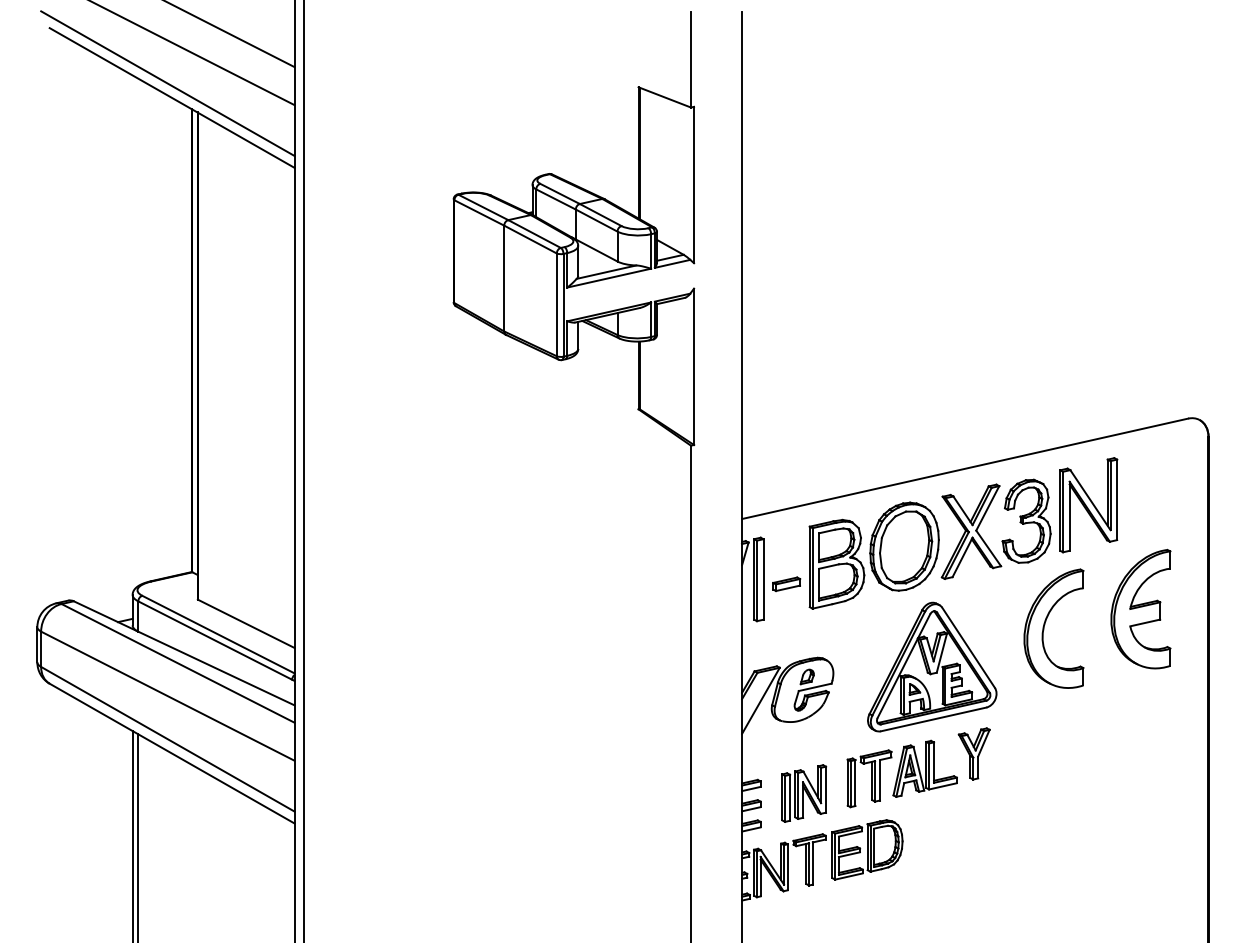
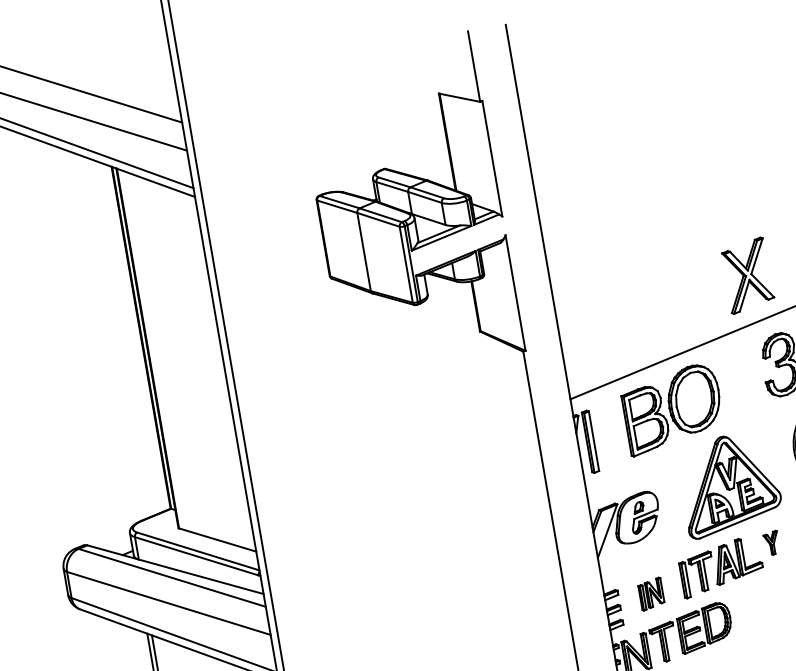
part: (971, 531) -> (747, 275), moved
part: (786, 584) -> (611, 442), removed
part: (973, 753) -> (771, 542), size x0.6
part: (804, 793) -> (651, 594), size x0.7

